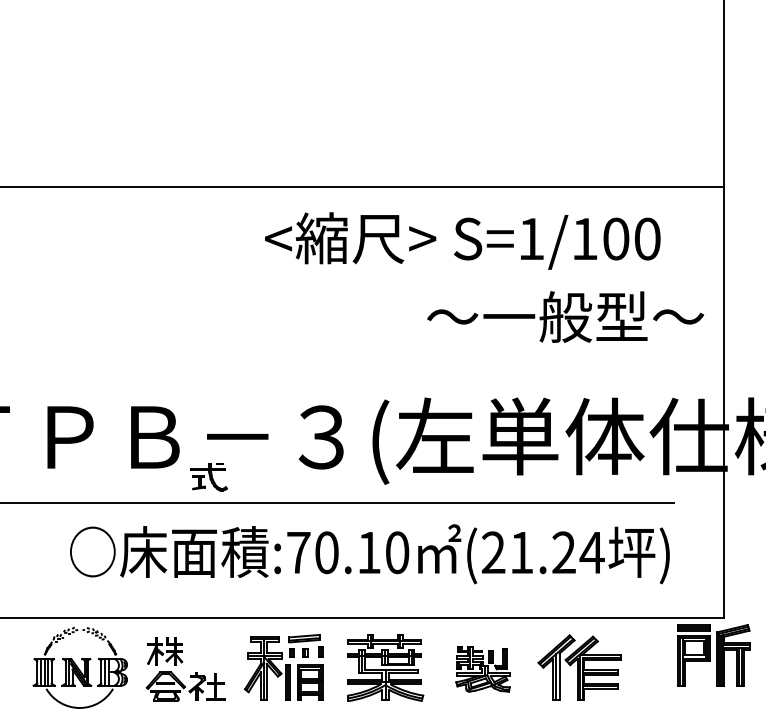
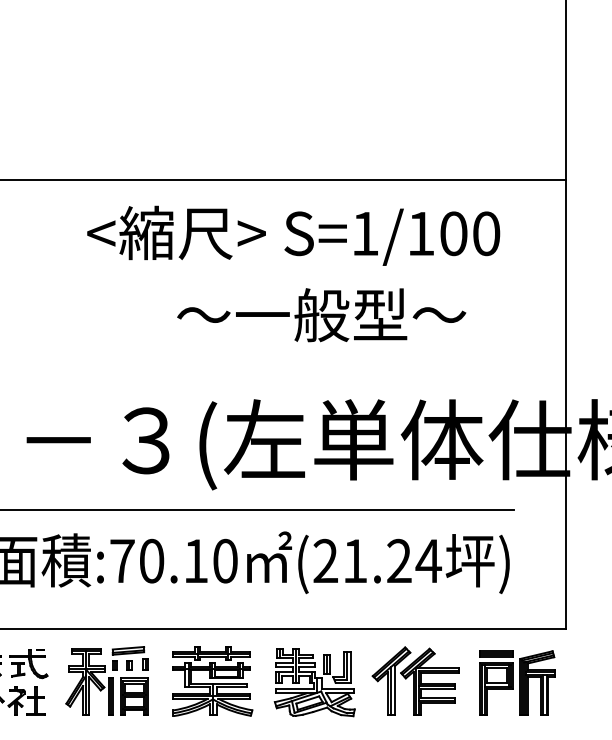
text: (565, 316) -> (321, 314), moved
part: (208, 477) -> (28, 664), moved
part: (713, 655) -> (516, 683), moved
part: (482, 669) -> (314, 683), size x1.43

